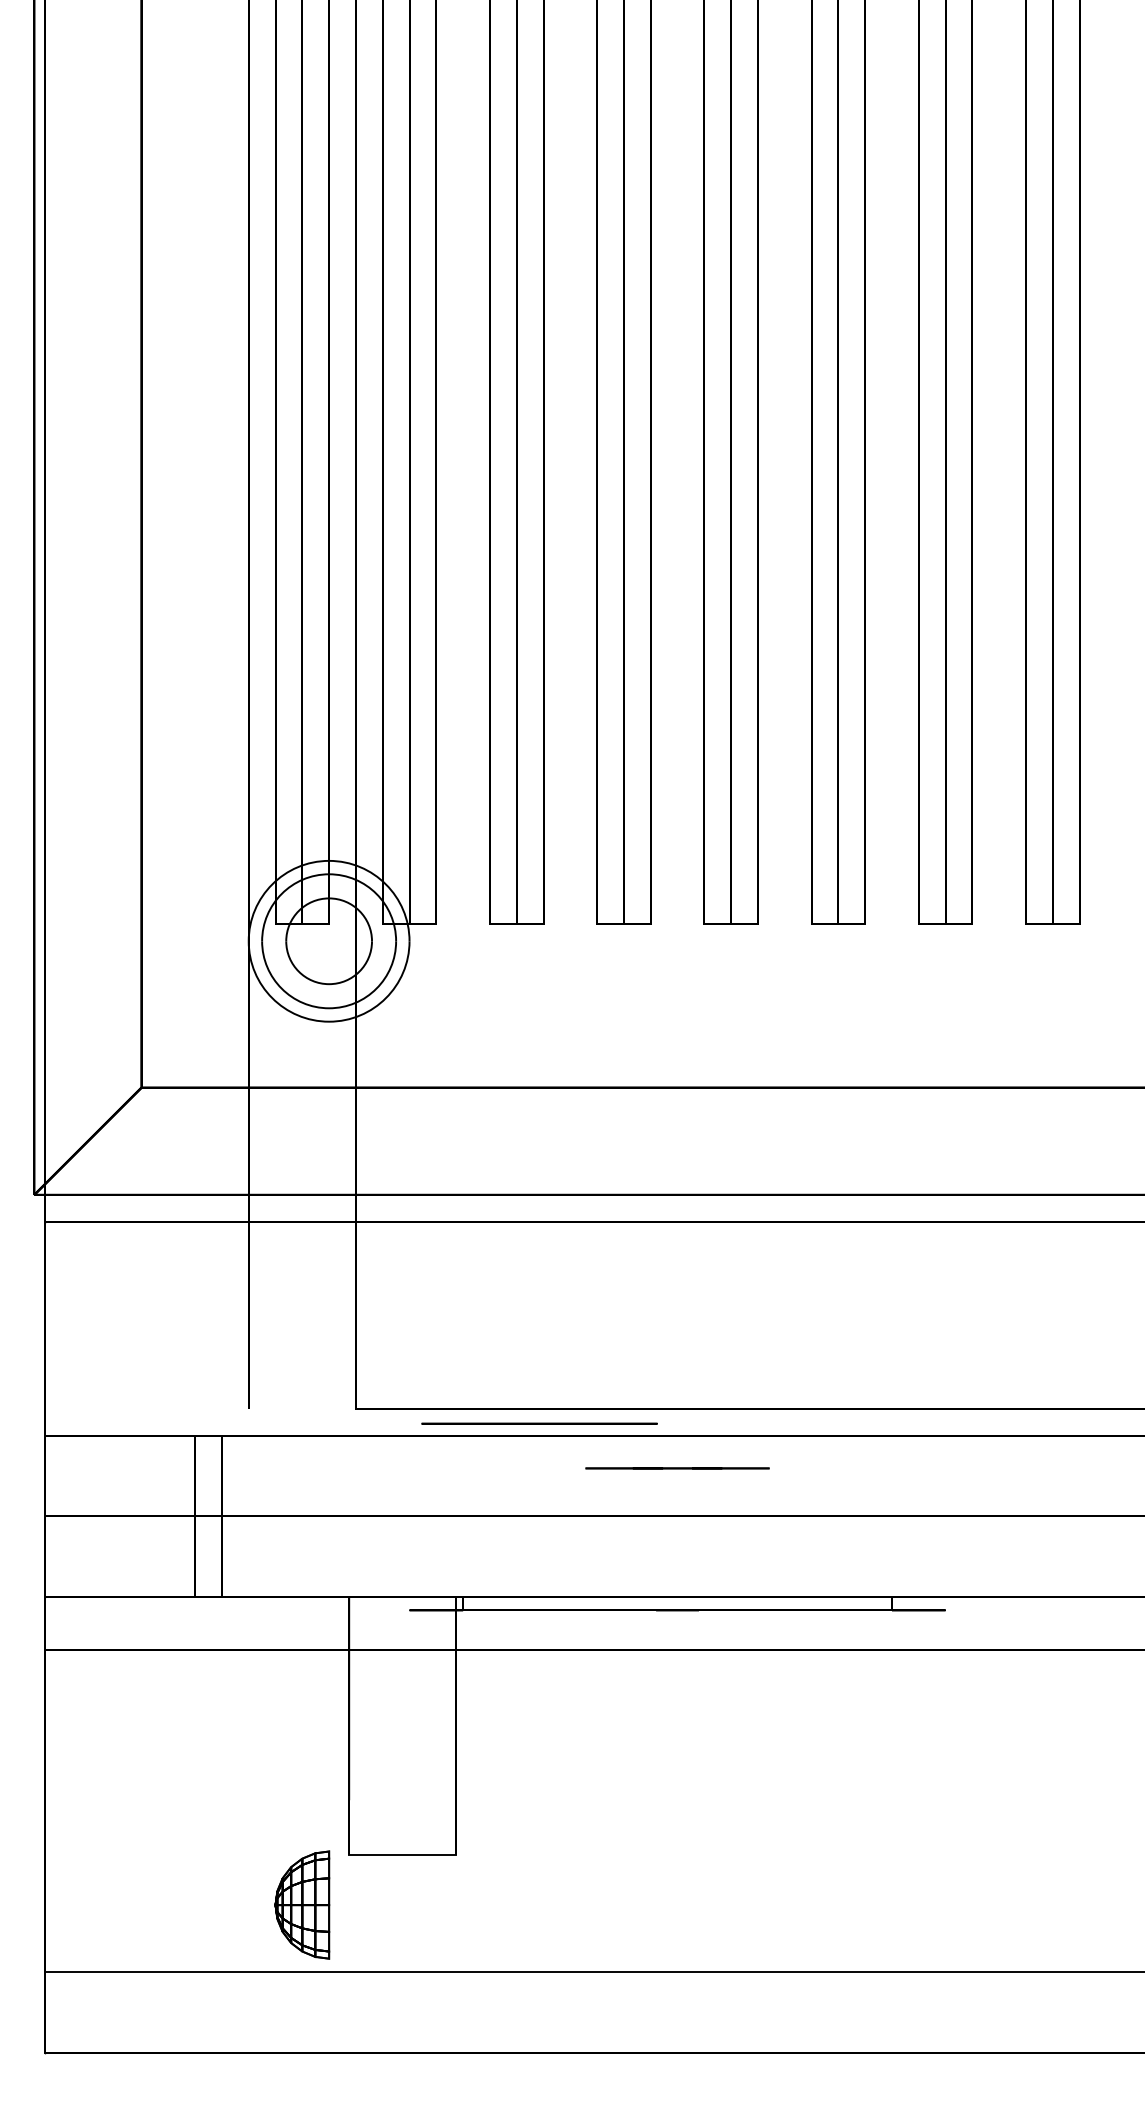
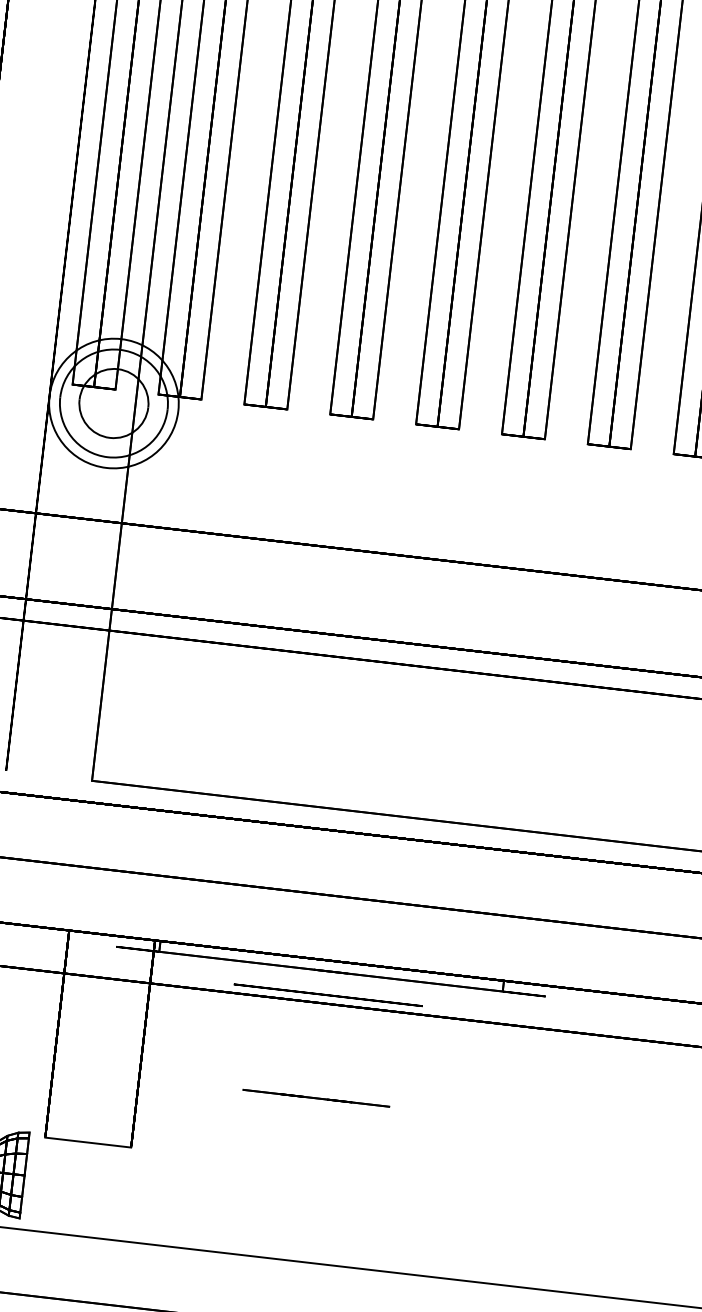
circle: (539, 1423) -> (328, 995), moved
line: (677, 1468) -> (316, 1098), moved

